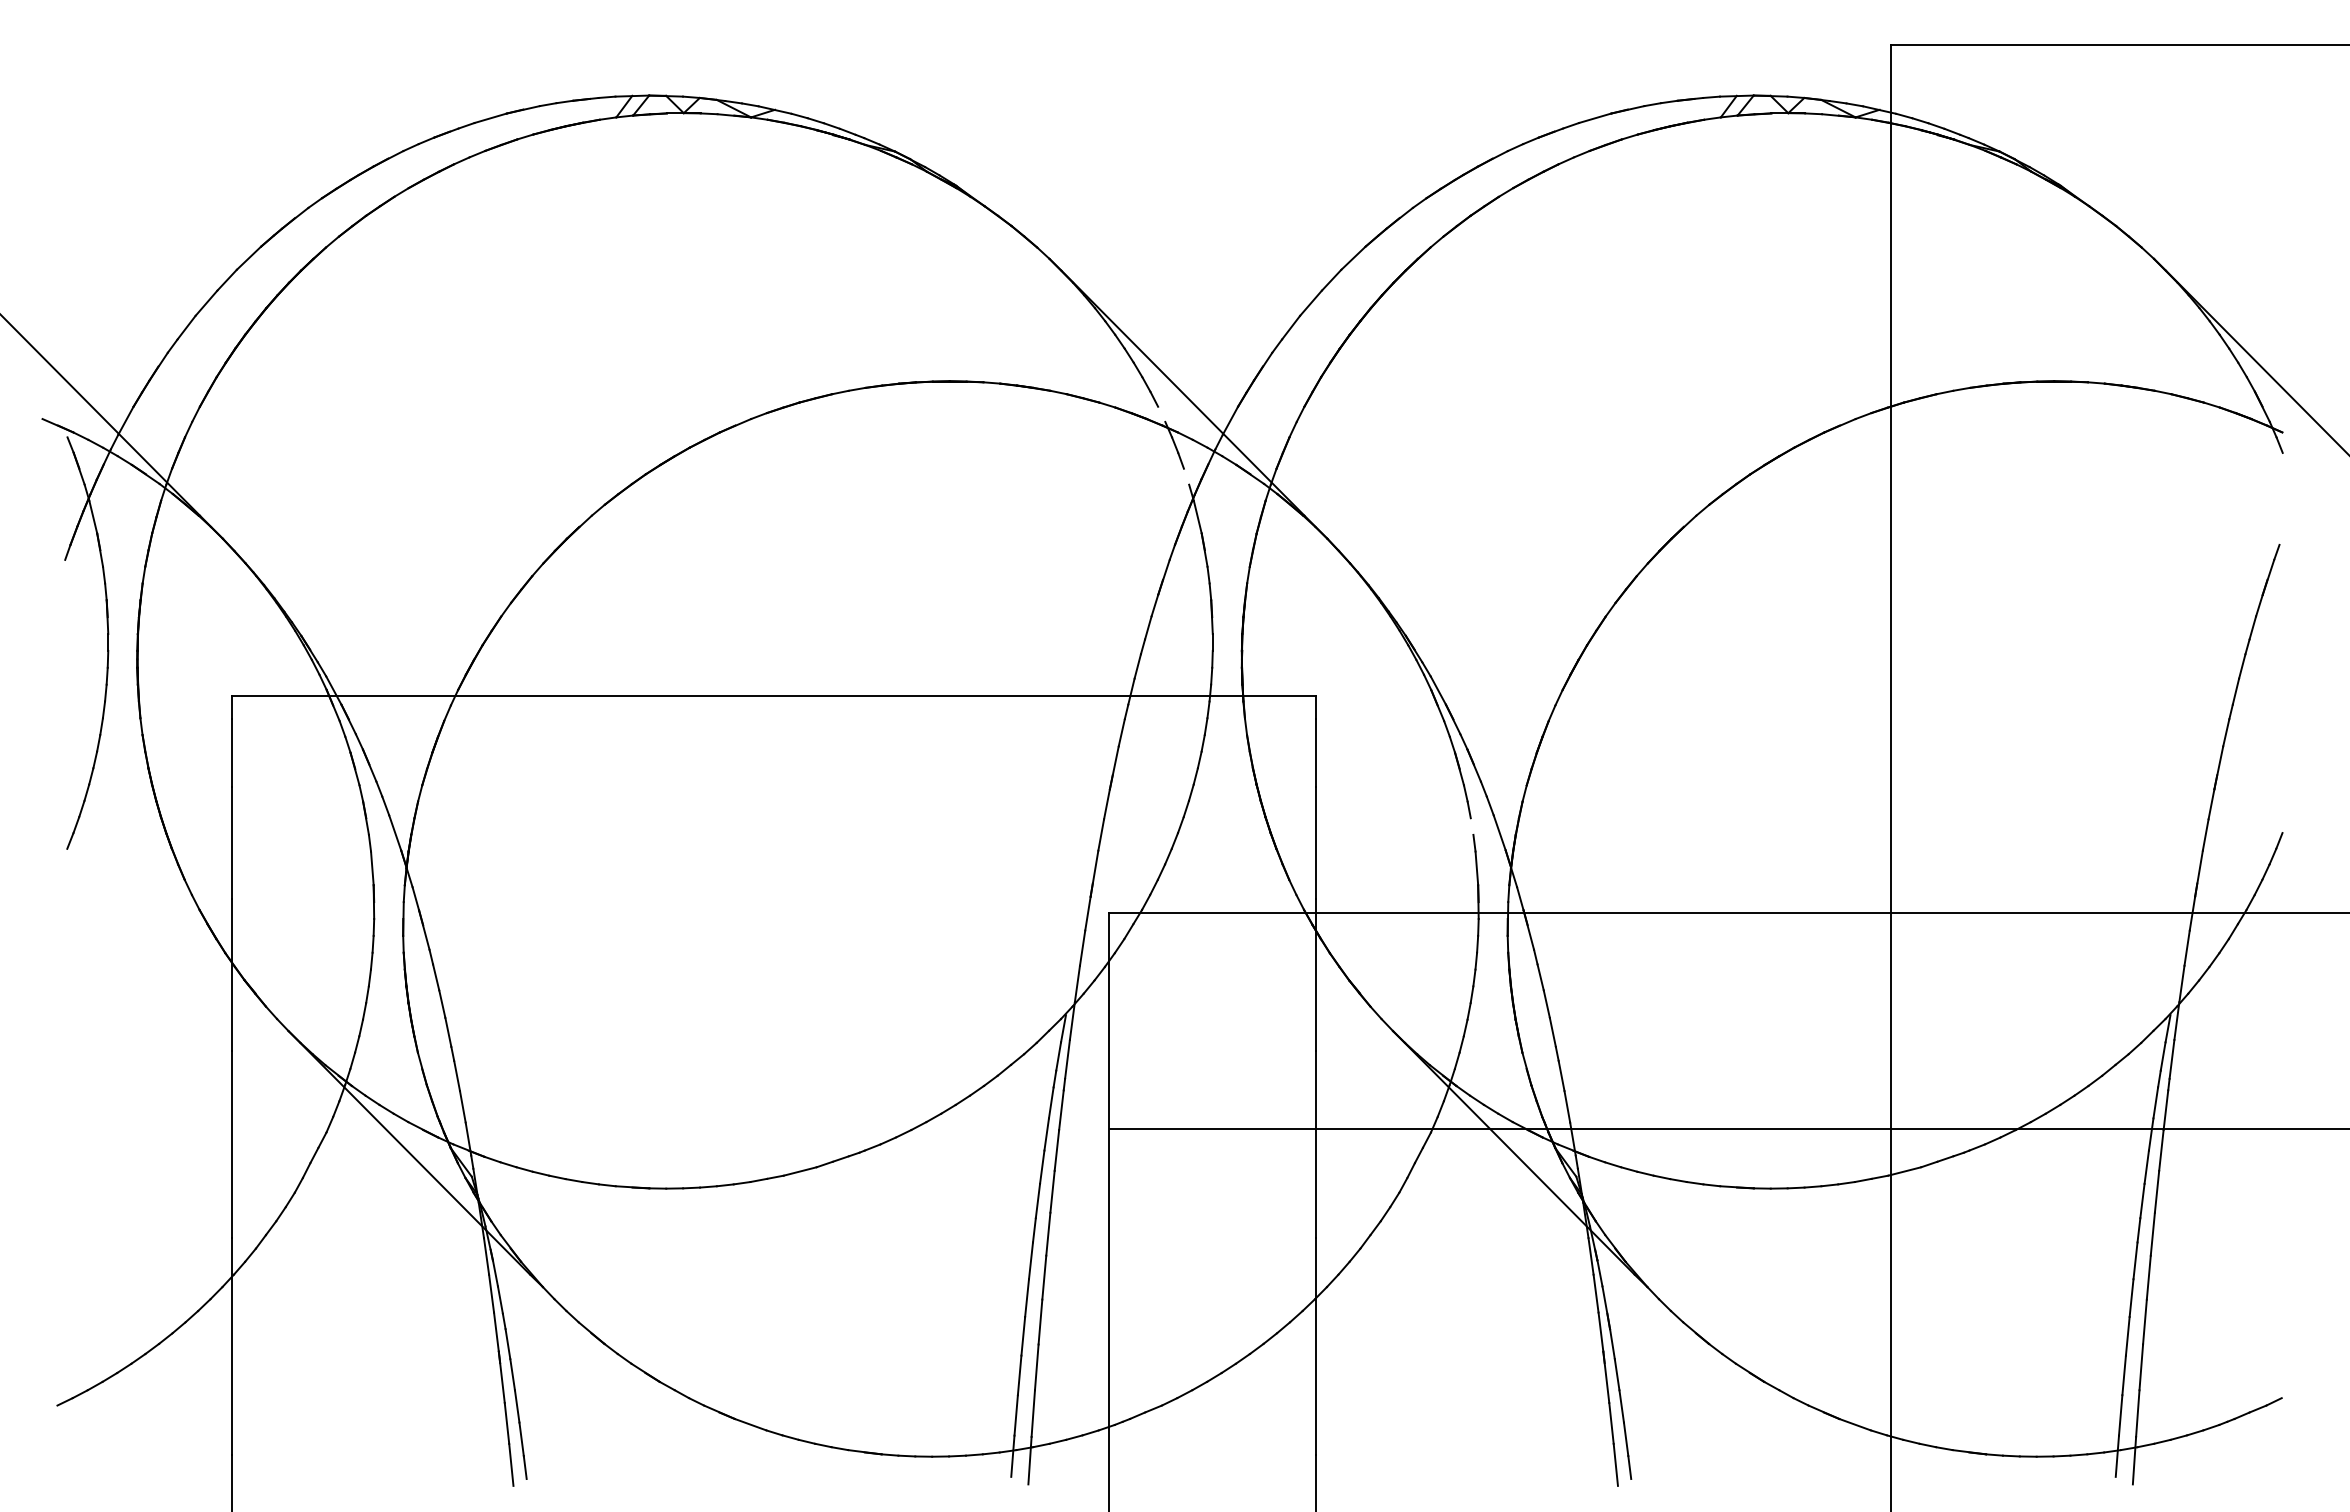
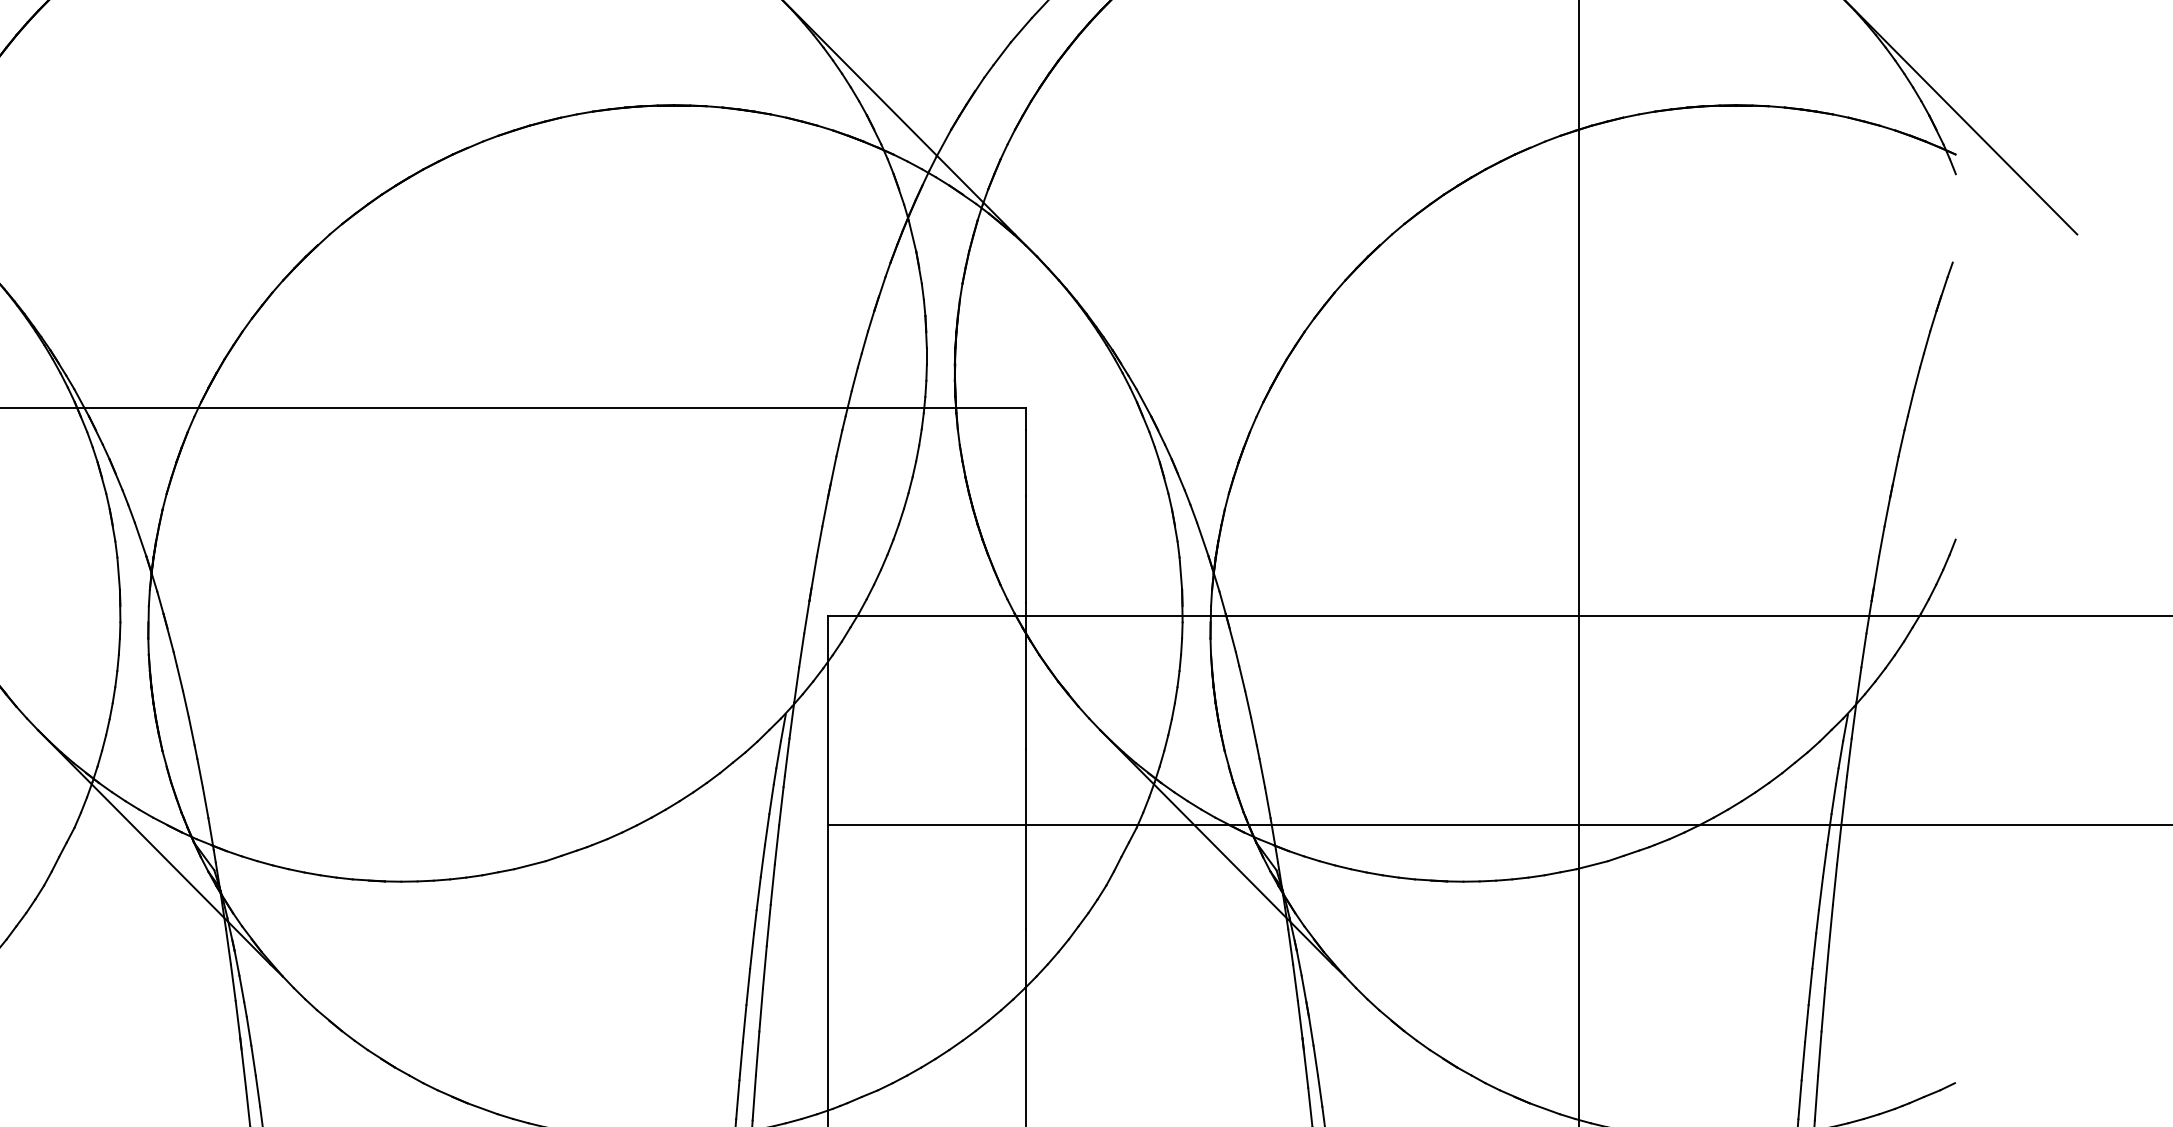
line: (1157, 406) -> (873, 129), added
line: (1183, 468) -> (898, 189), added
line: (1470, 817) -> (1174, 524), added

